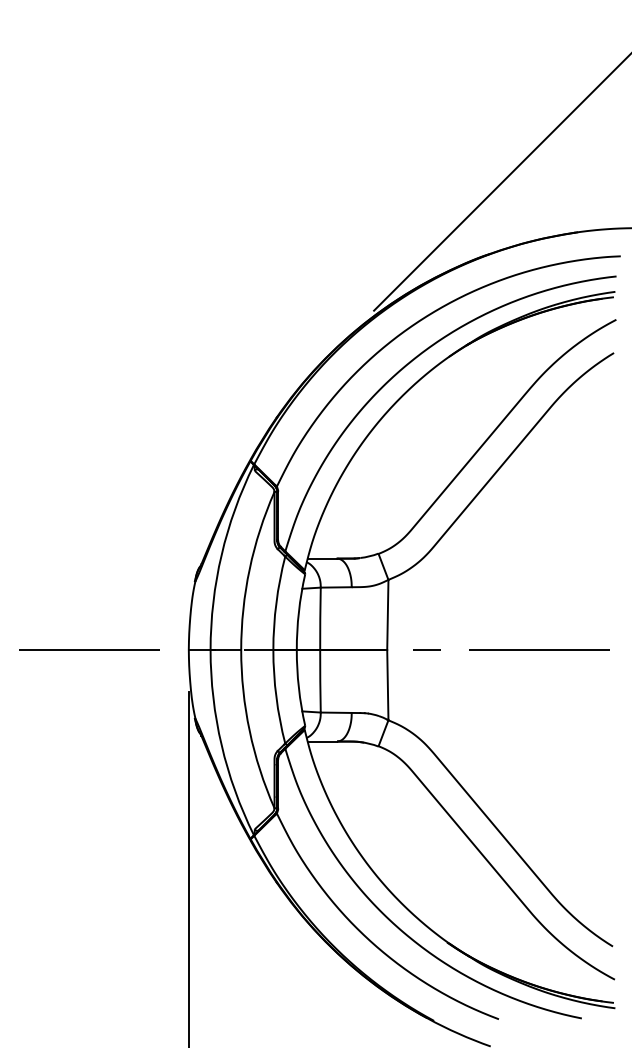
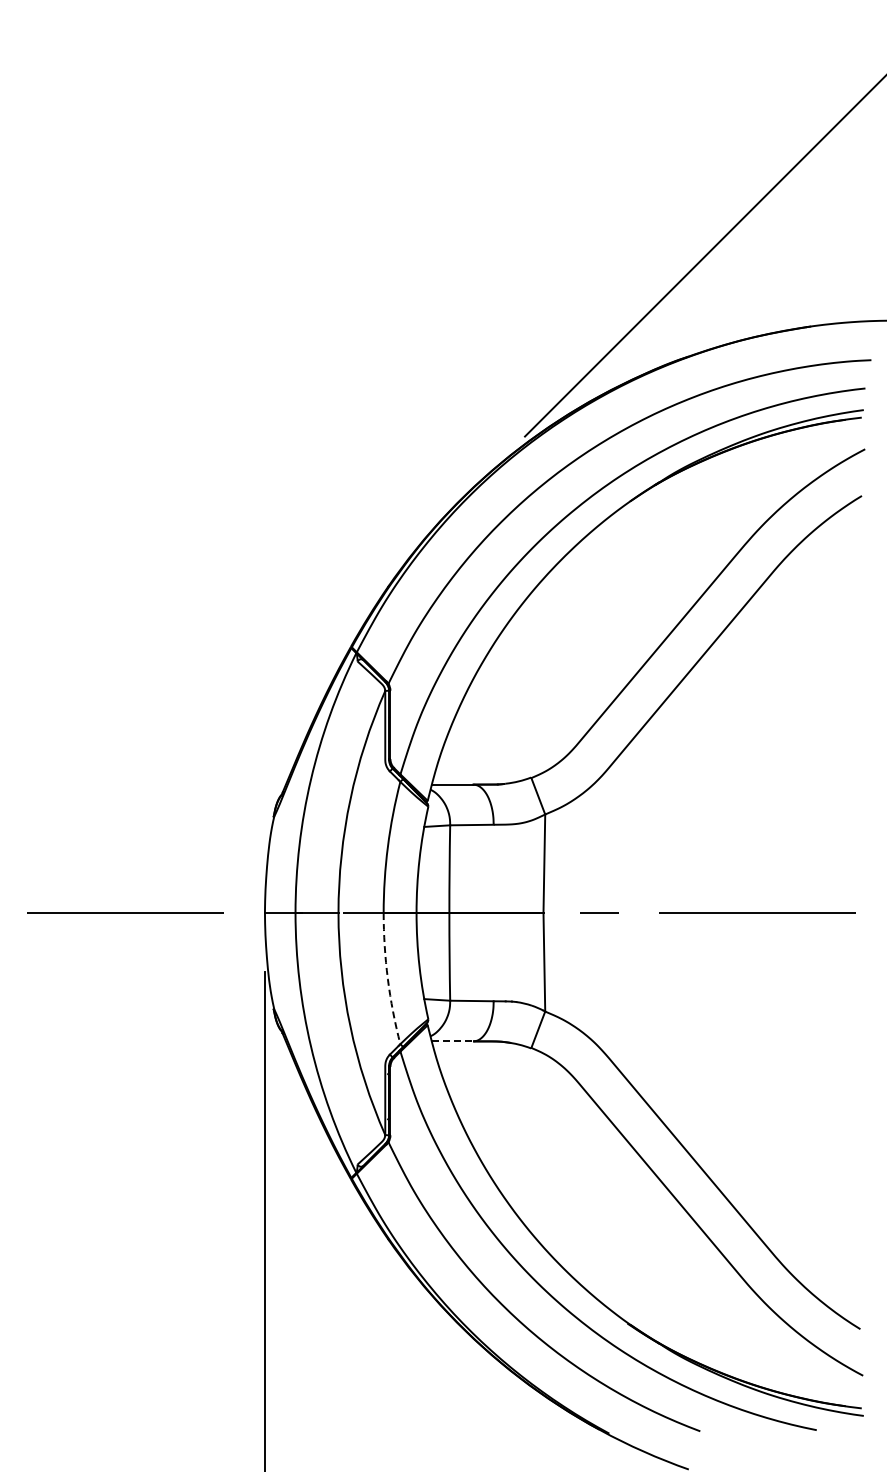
arc: (276, 697) -> (387, 979), solid -> dashed
line: (322, 741) -> (452, 1041), solid -> dashed

